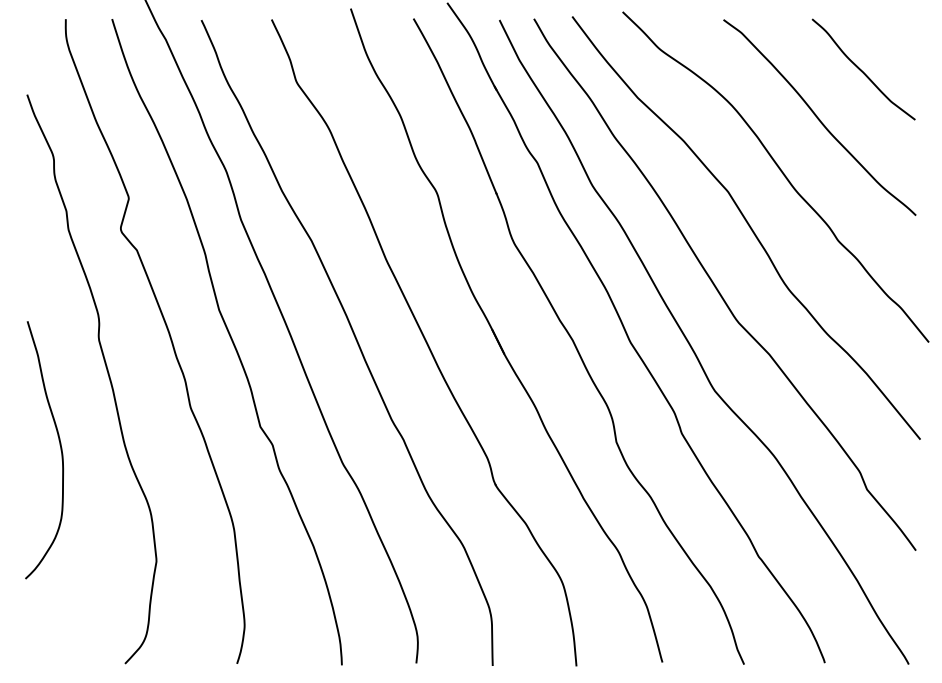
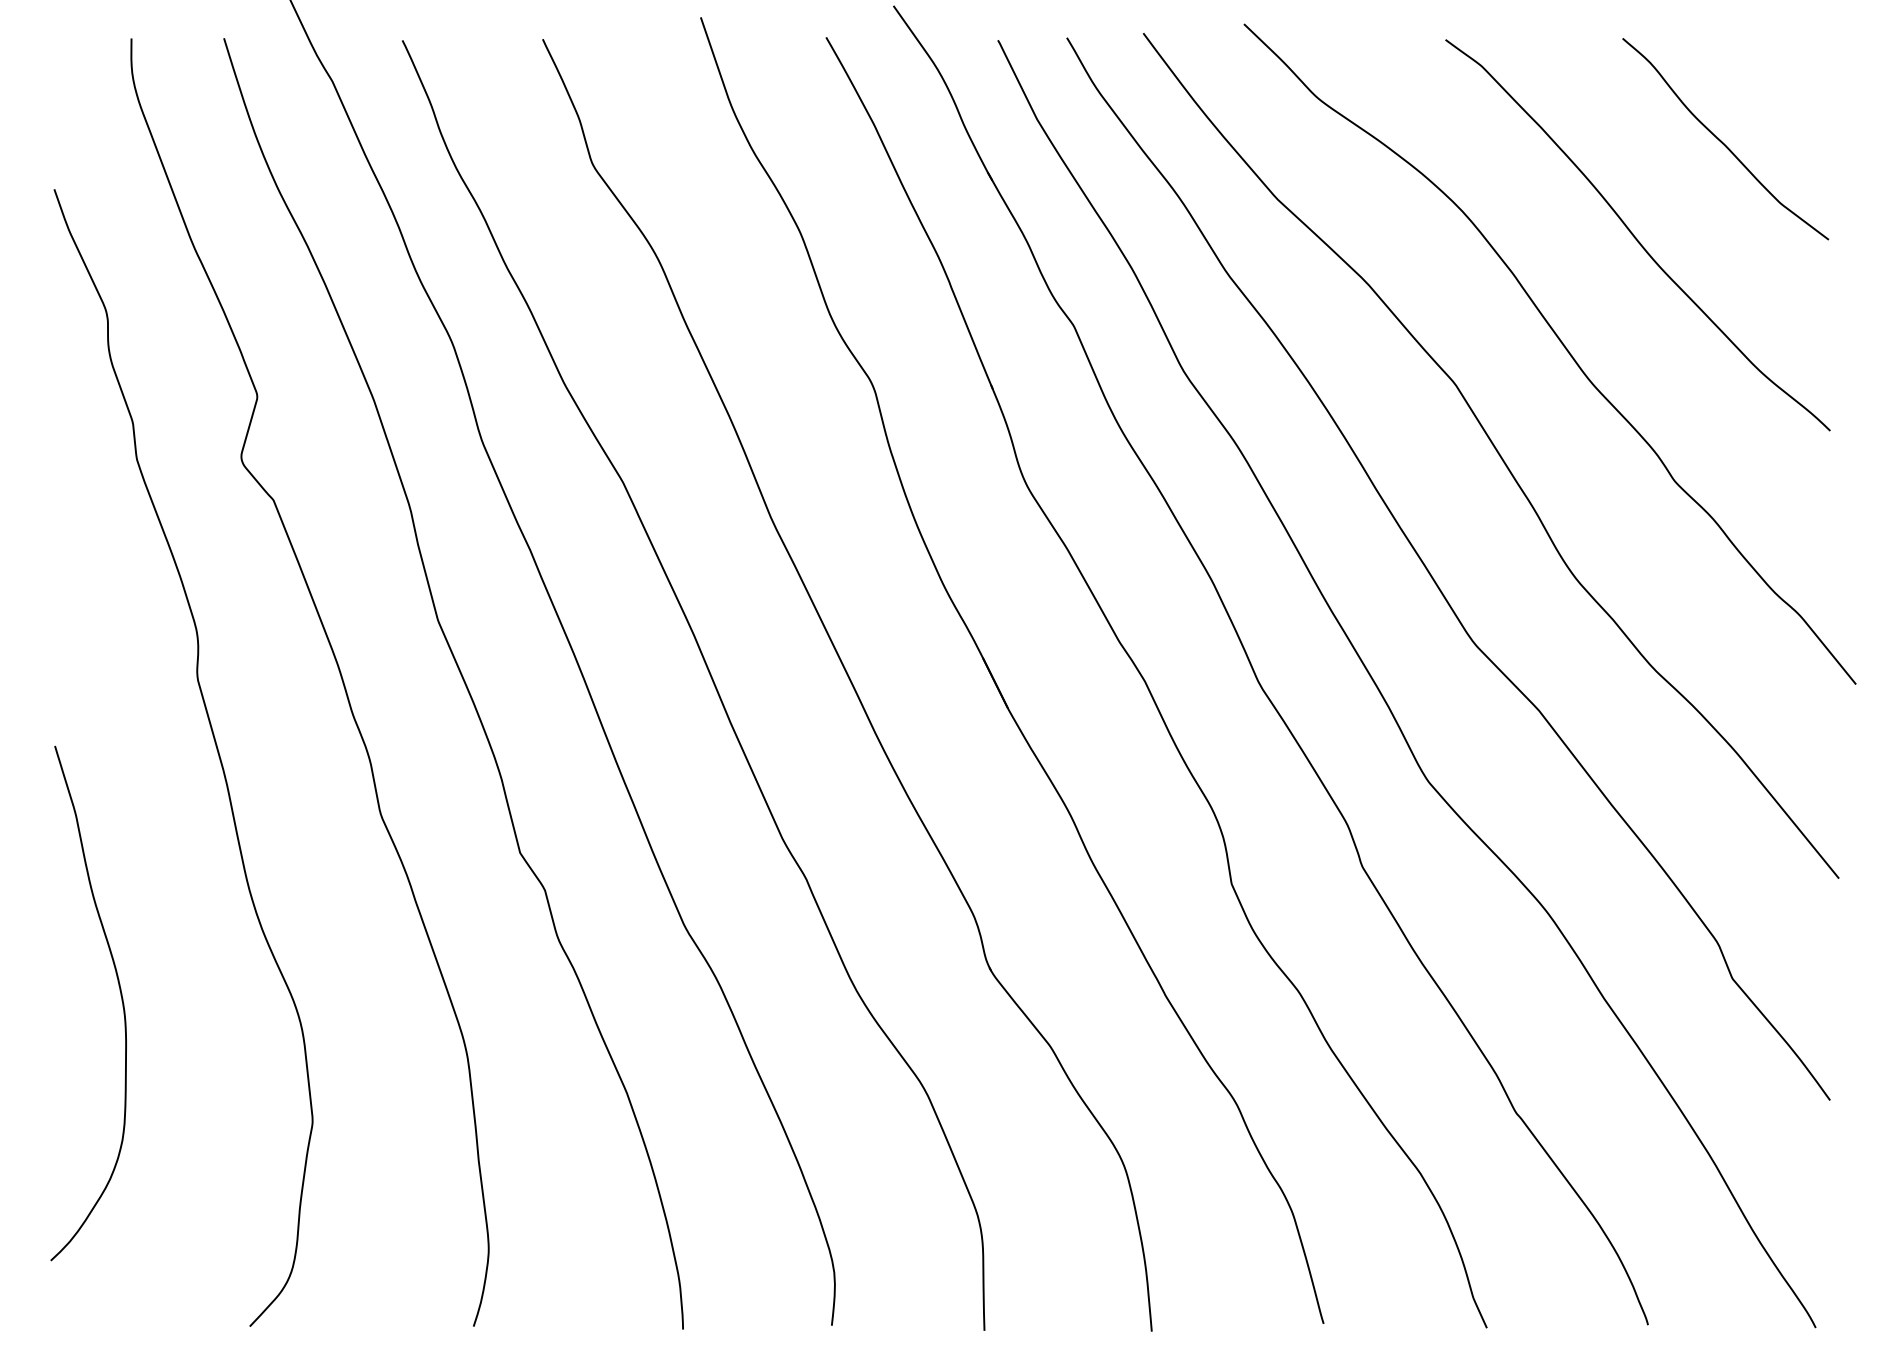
curve: (59, 445) -> (118, 994), moved

